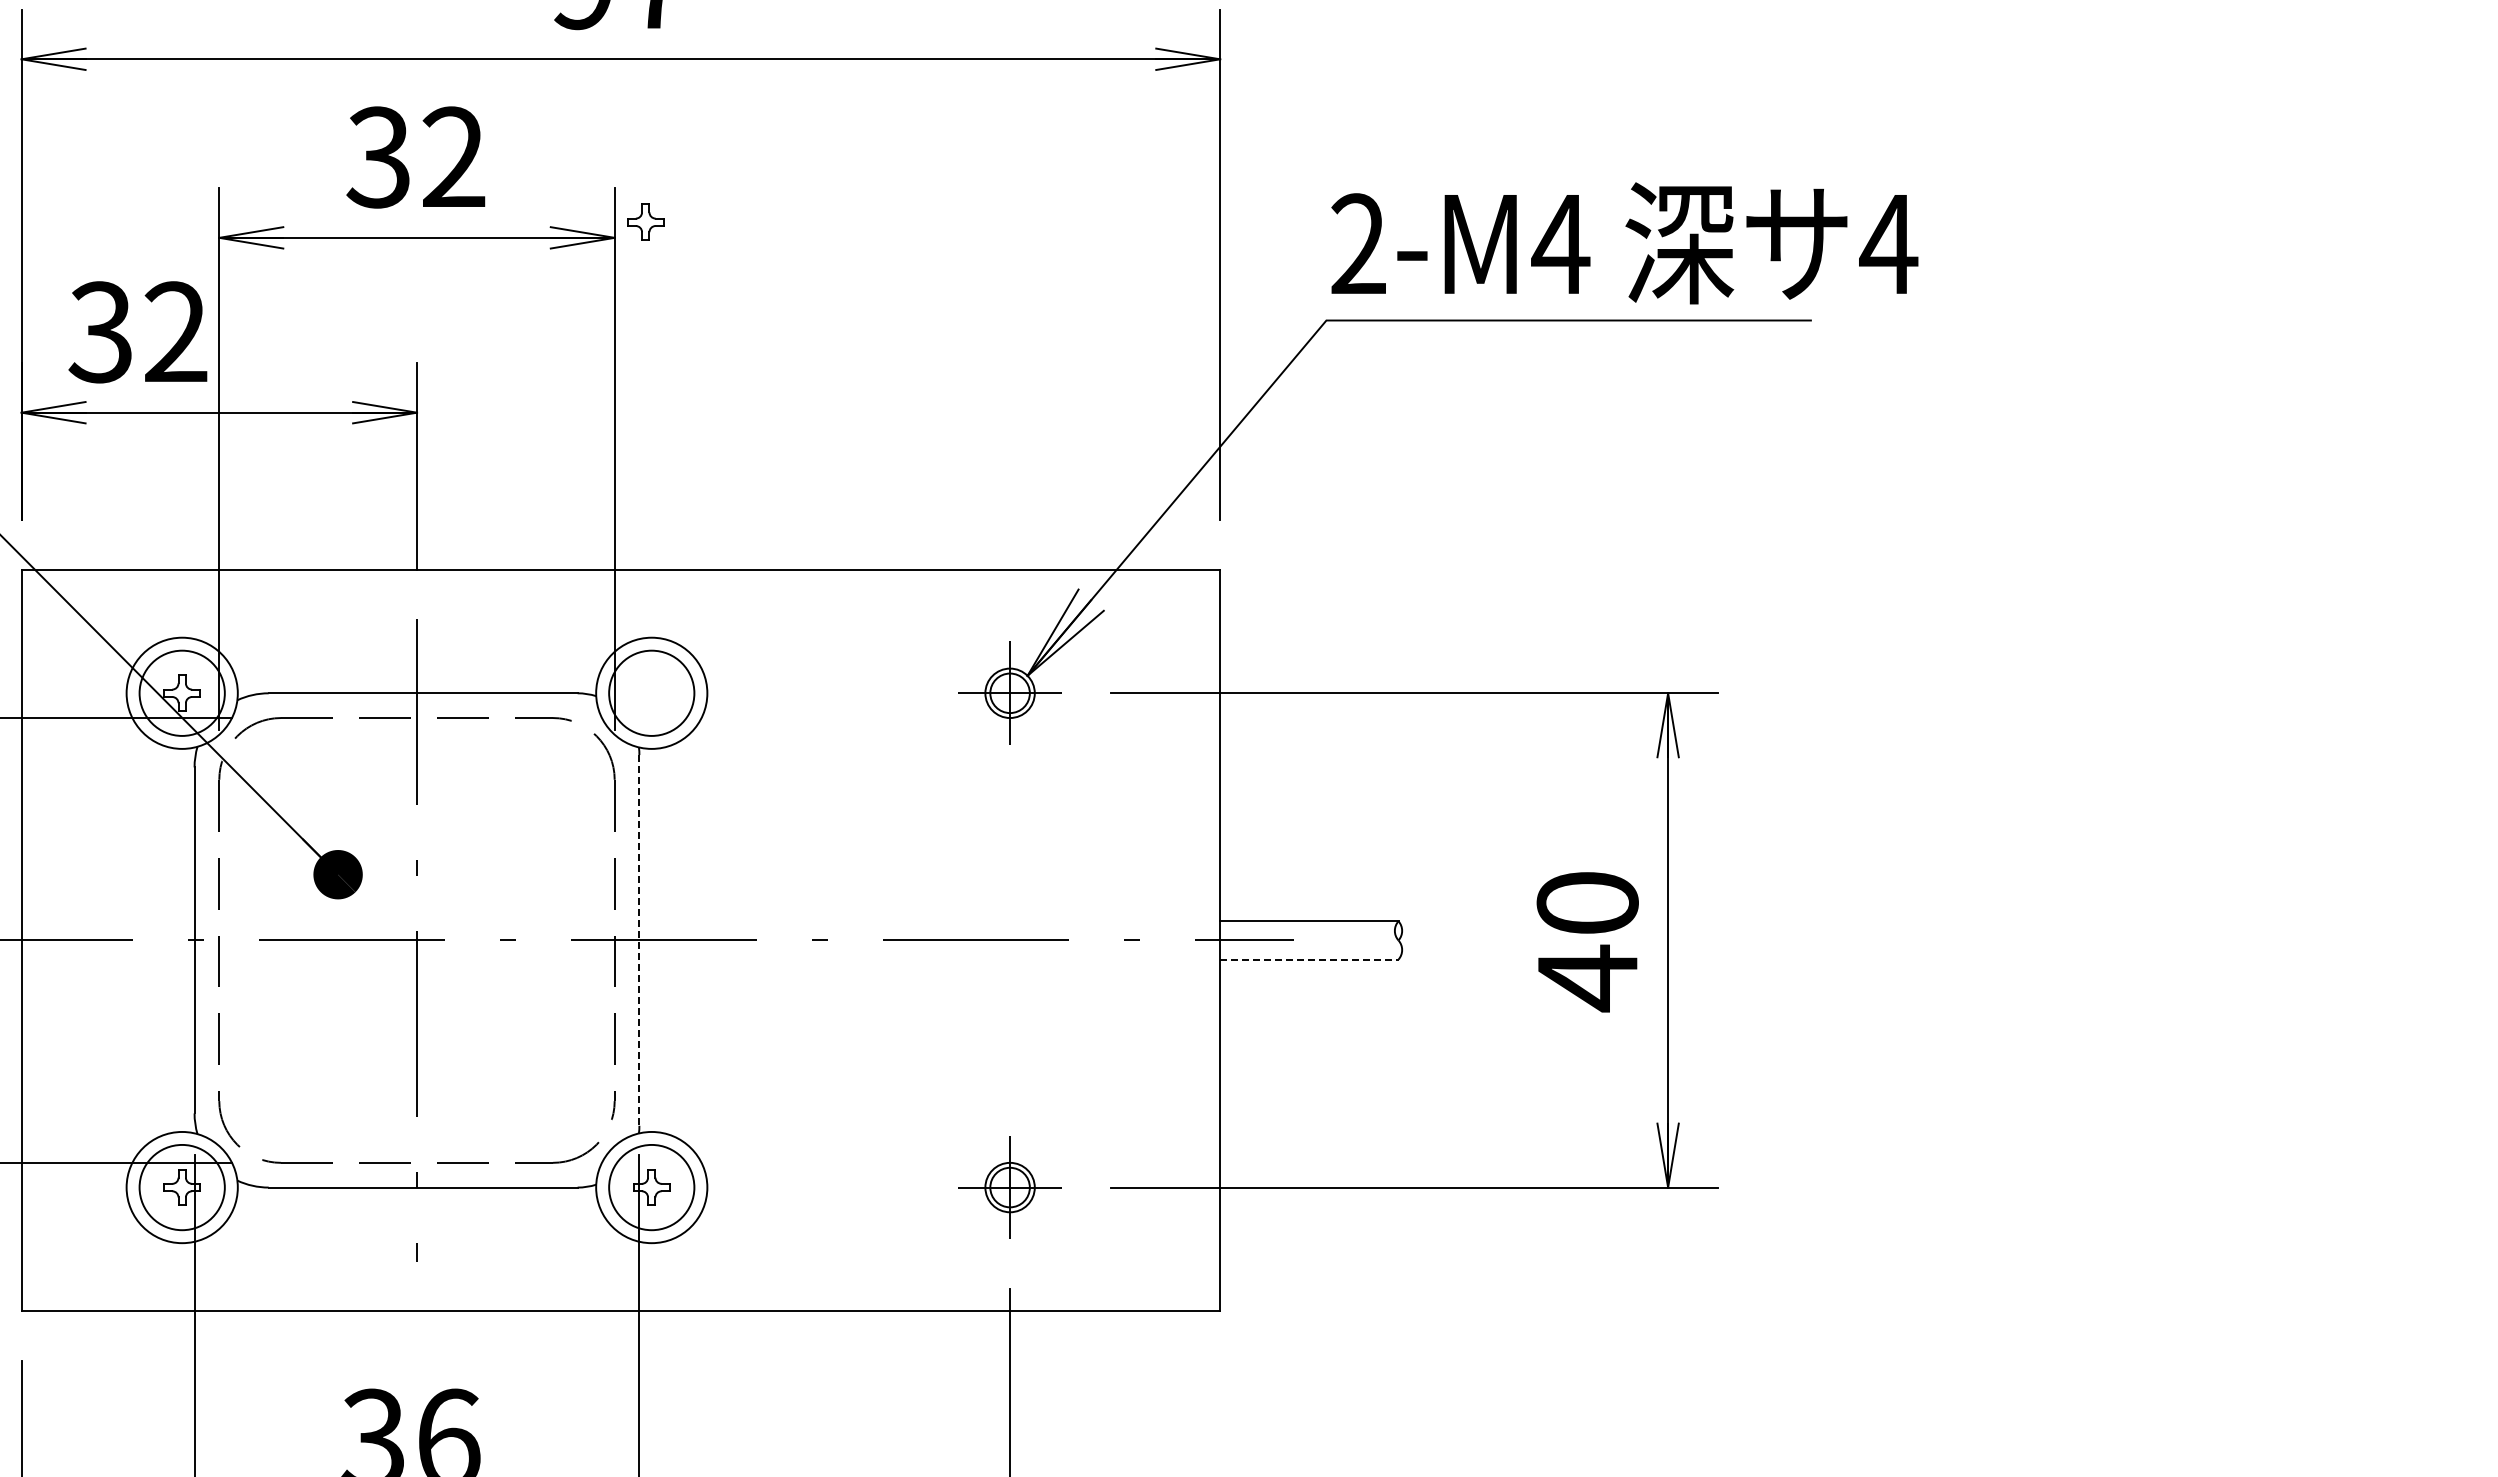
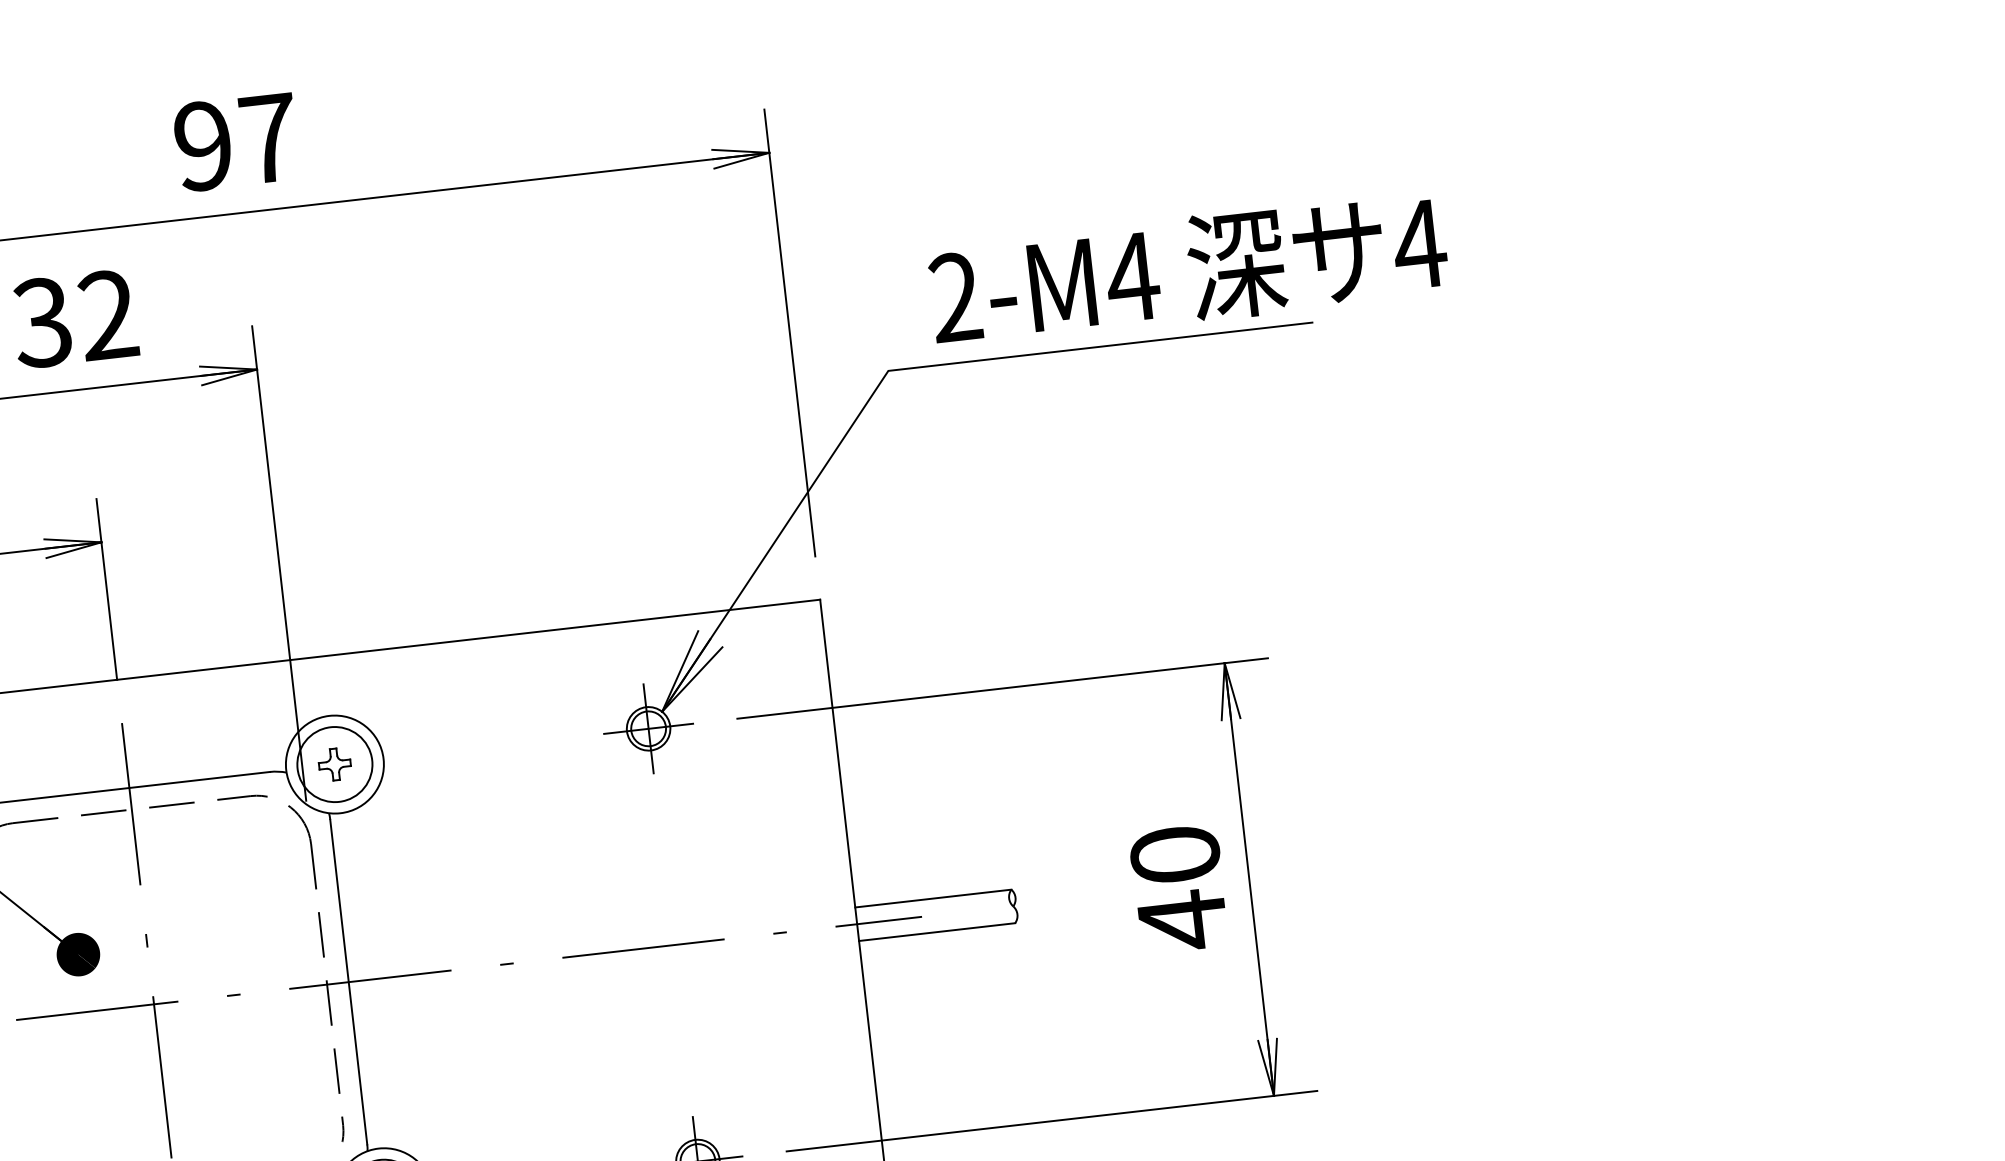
part: (645, 221) -> (334, 763), moved
text: (1624, 243) -> (1188, 270), moved
line: (639, 940) -> (348, 982), dashed -> solid
line: (1309, 959) -> (937, 932), dashed -> solid

